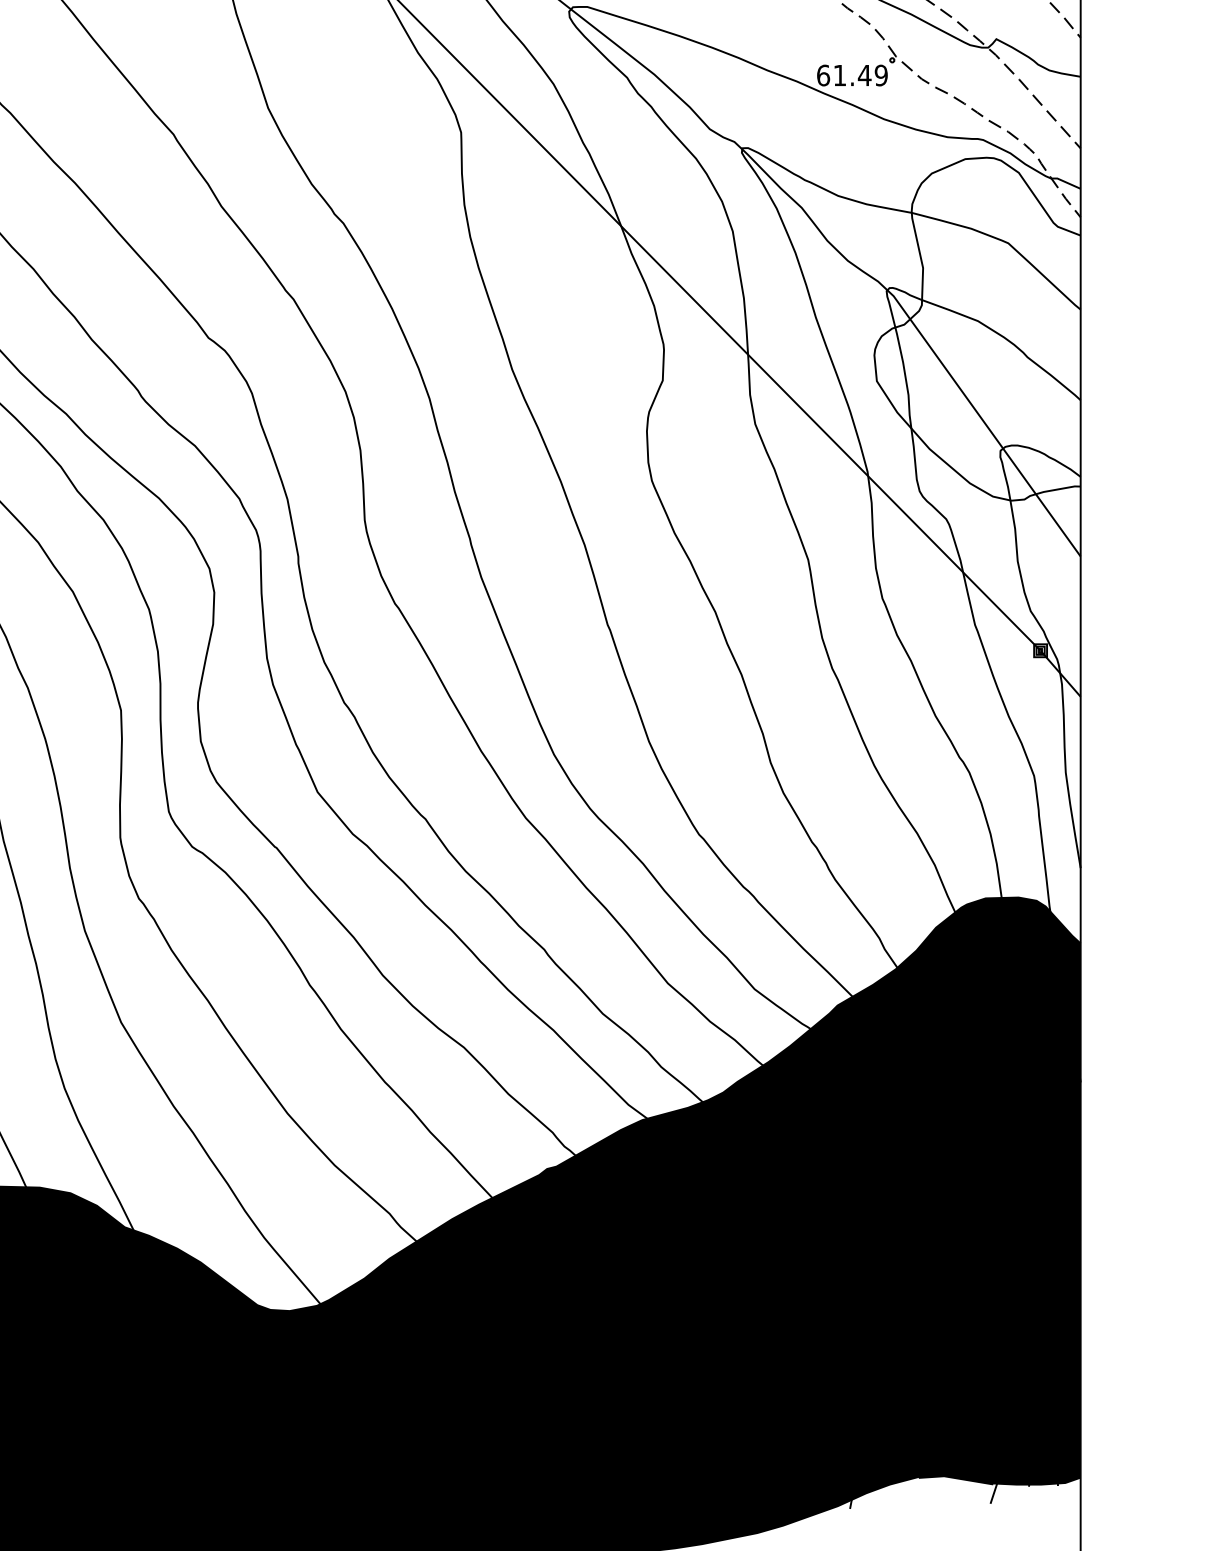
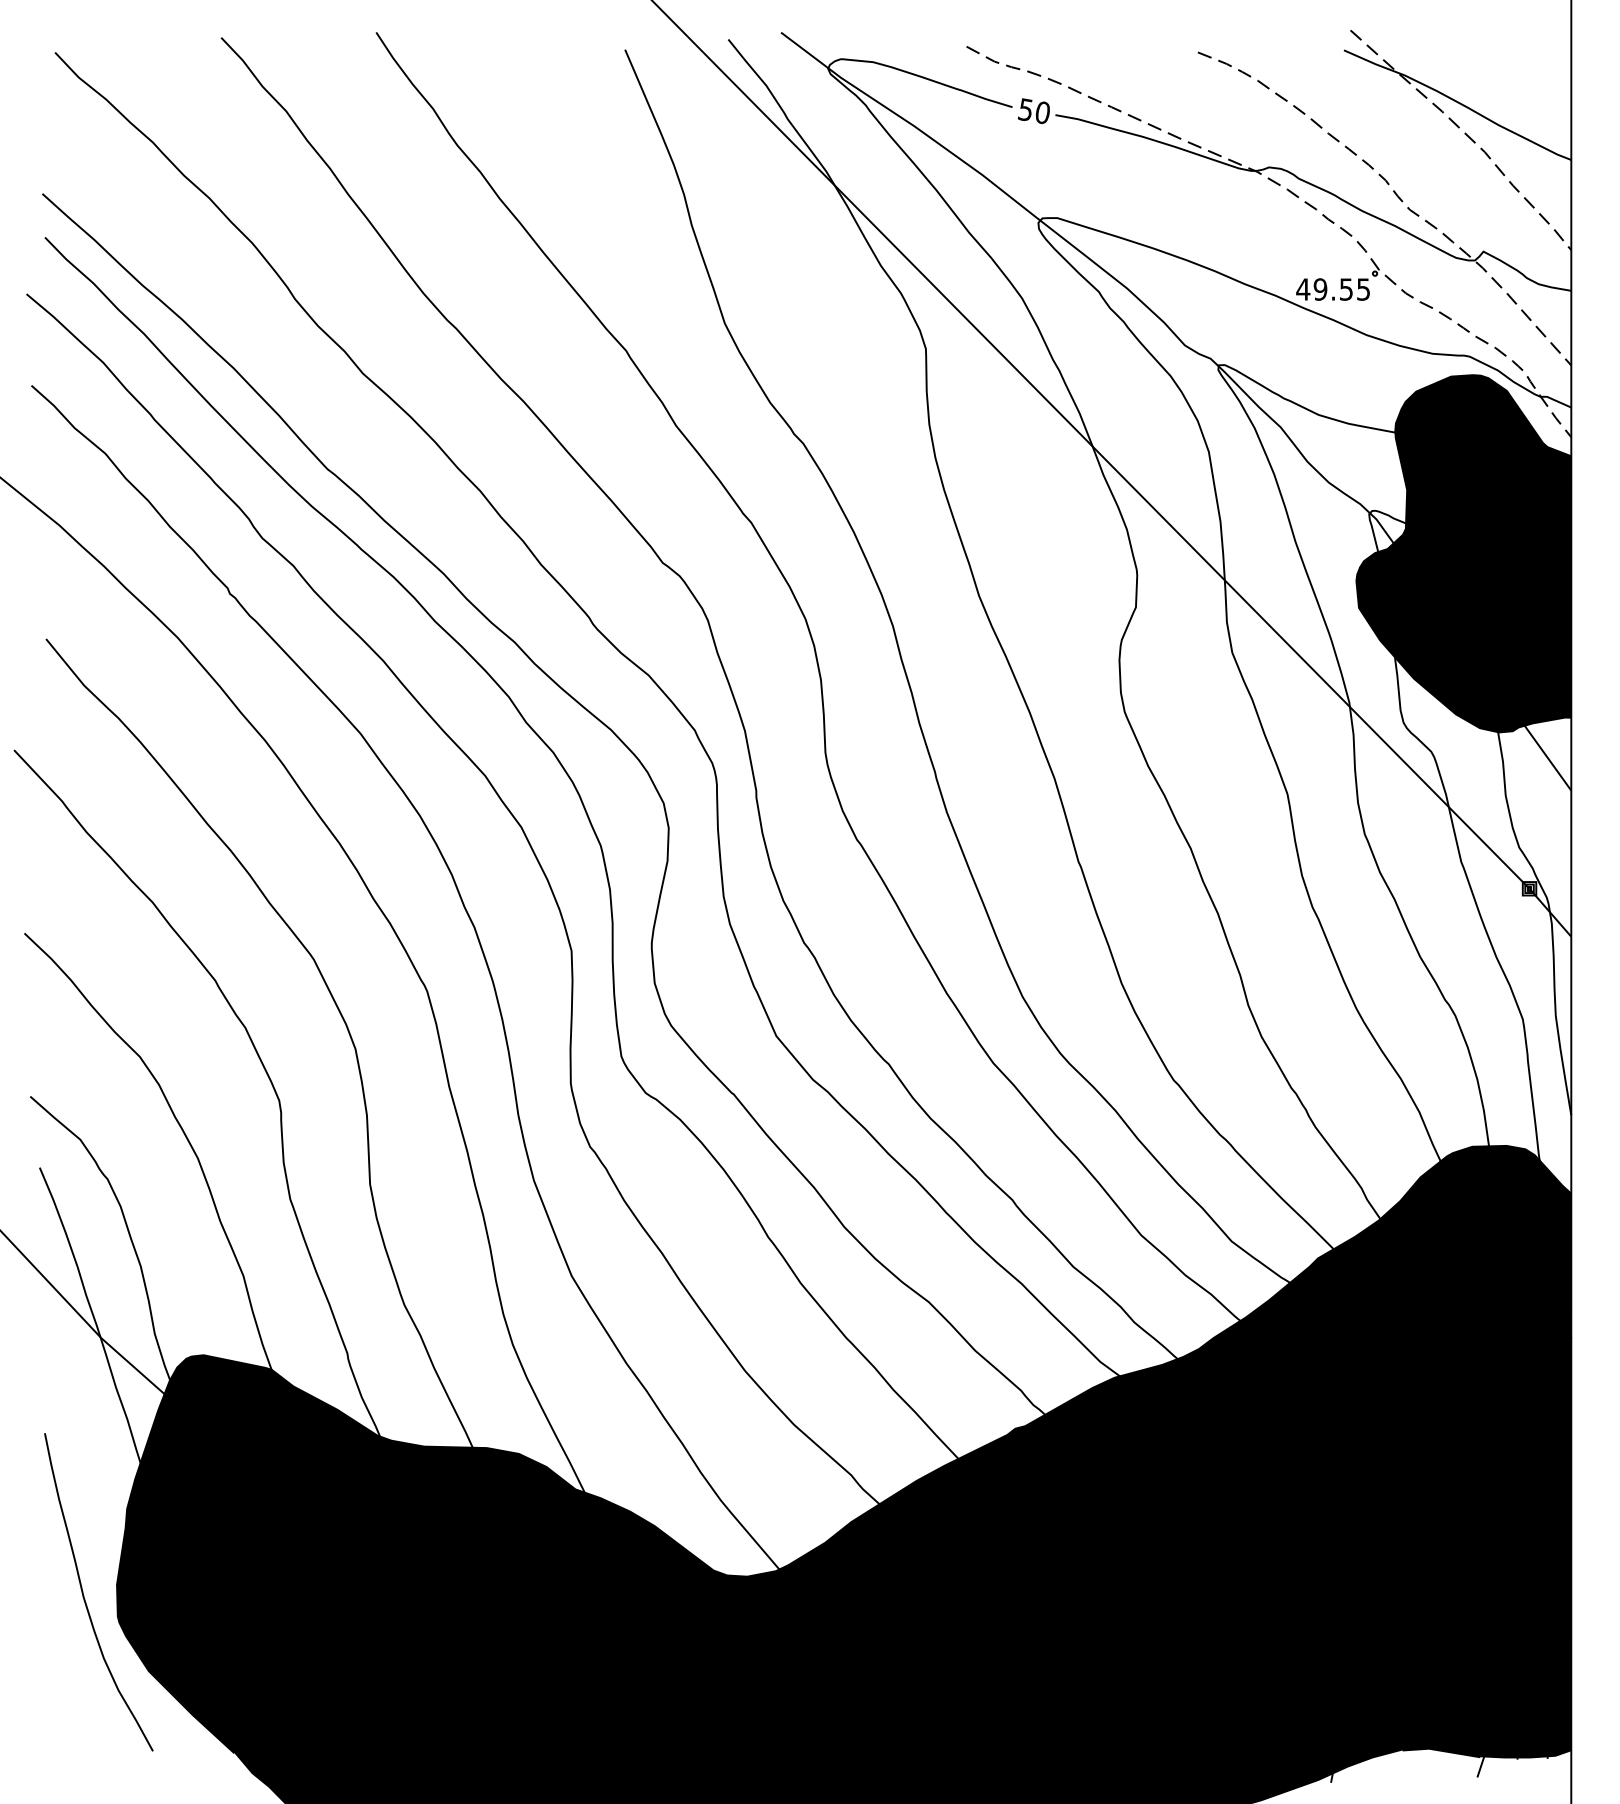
text: (852, 75) -> (1333, 289), 61.49 -> 49.55
fill: (977, 328) -> (1463, 553), added

